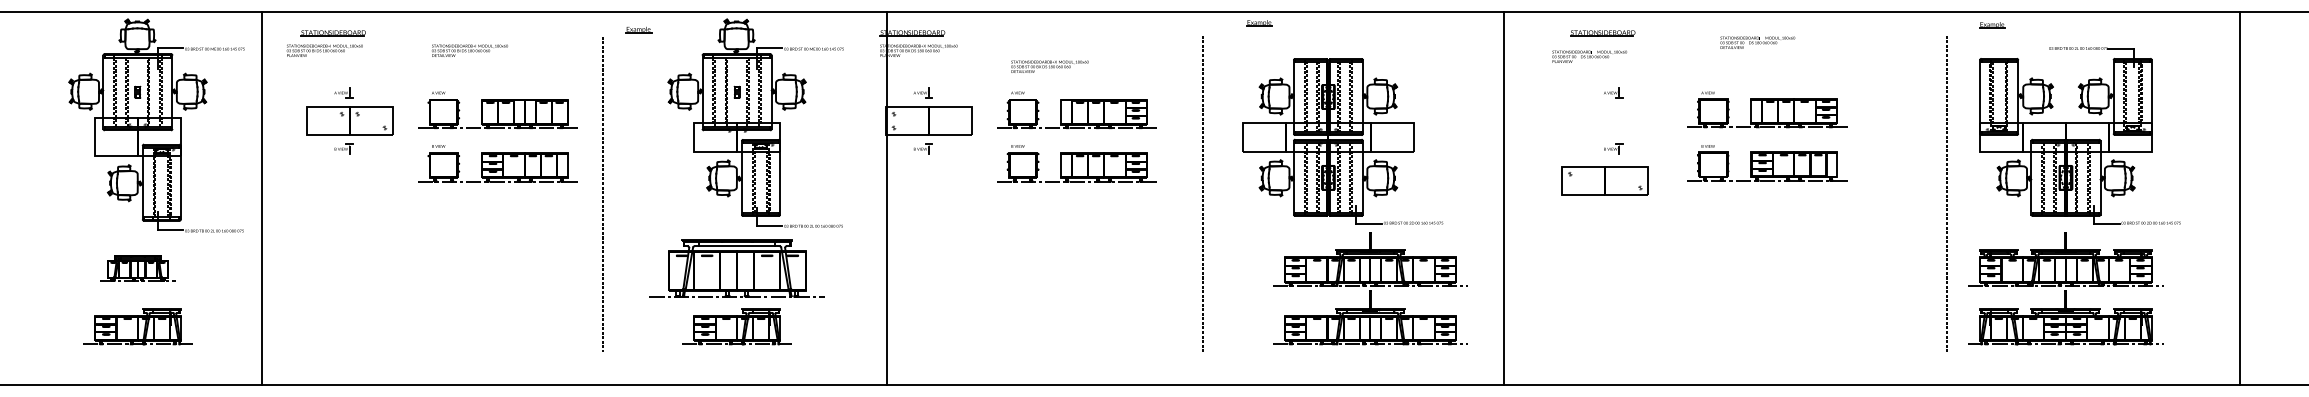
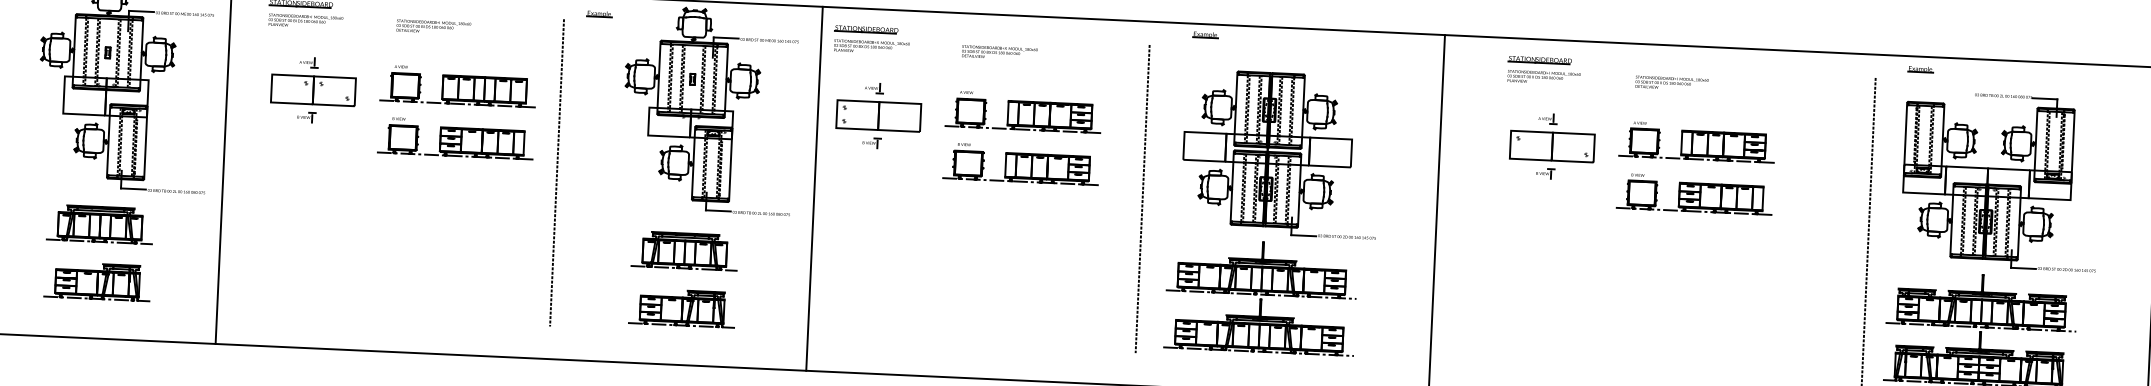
text: (1757, 42) -> (1671, 83), moved
text: (324, 50) -> (305, 20), moved
text: (1589, 56) -> (1543, 77), moved
text: (1049, 66) -> (999, 52), moved
part: (1604, 180) -> (1551, 146), moved
line: (886, 198) -> (814, 188), moved
part: (137, 267) -> (99, 223), size x1.43
part: (736, 267) -> (684, 250), size x0.62
part: (1370, 288) -> (1261, 297), moved

